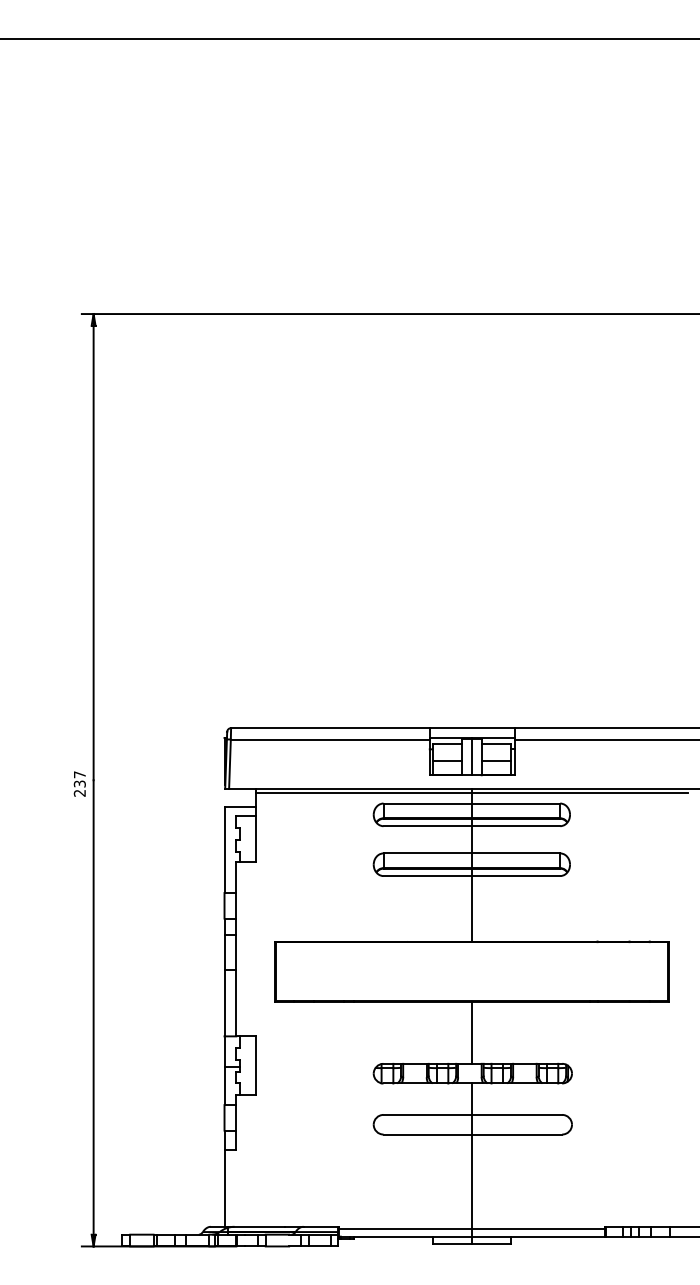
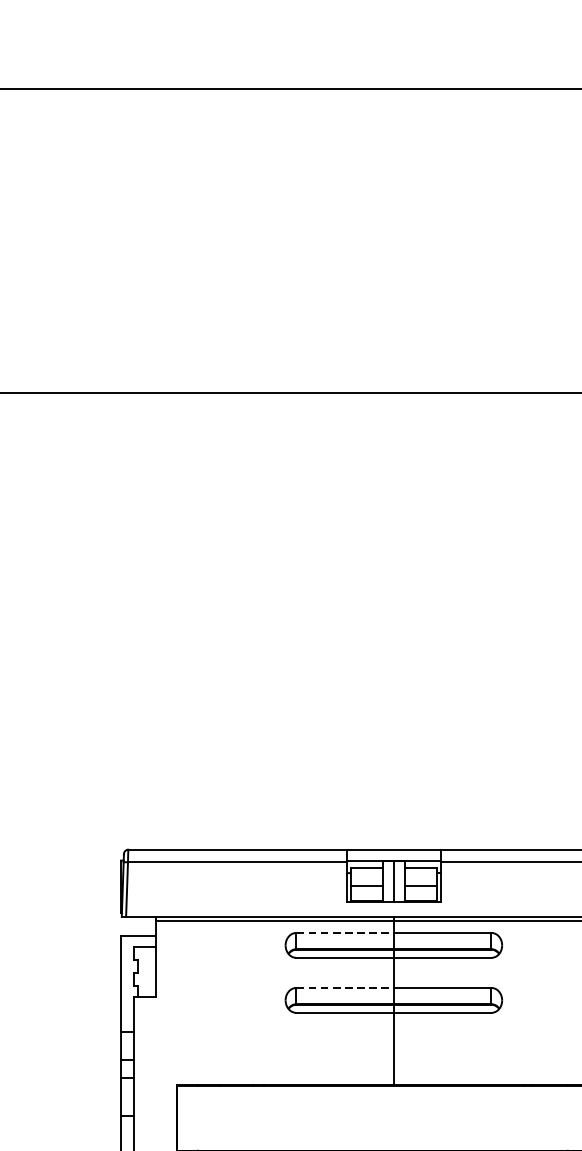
line: (428, 803) -> (346, 932), solid -> dashed
line: (428, 853) -> (346, 988), solid -> dashed

